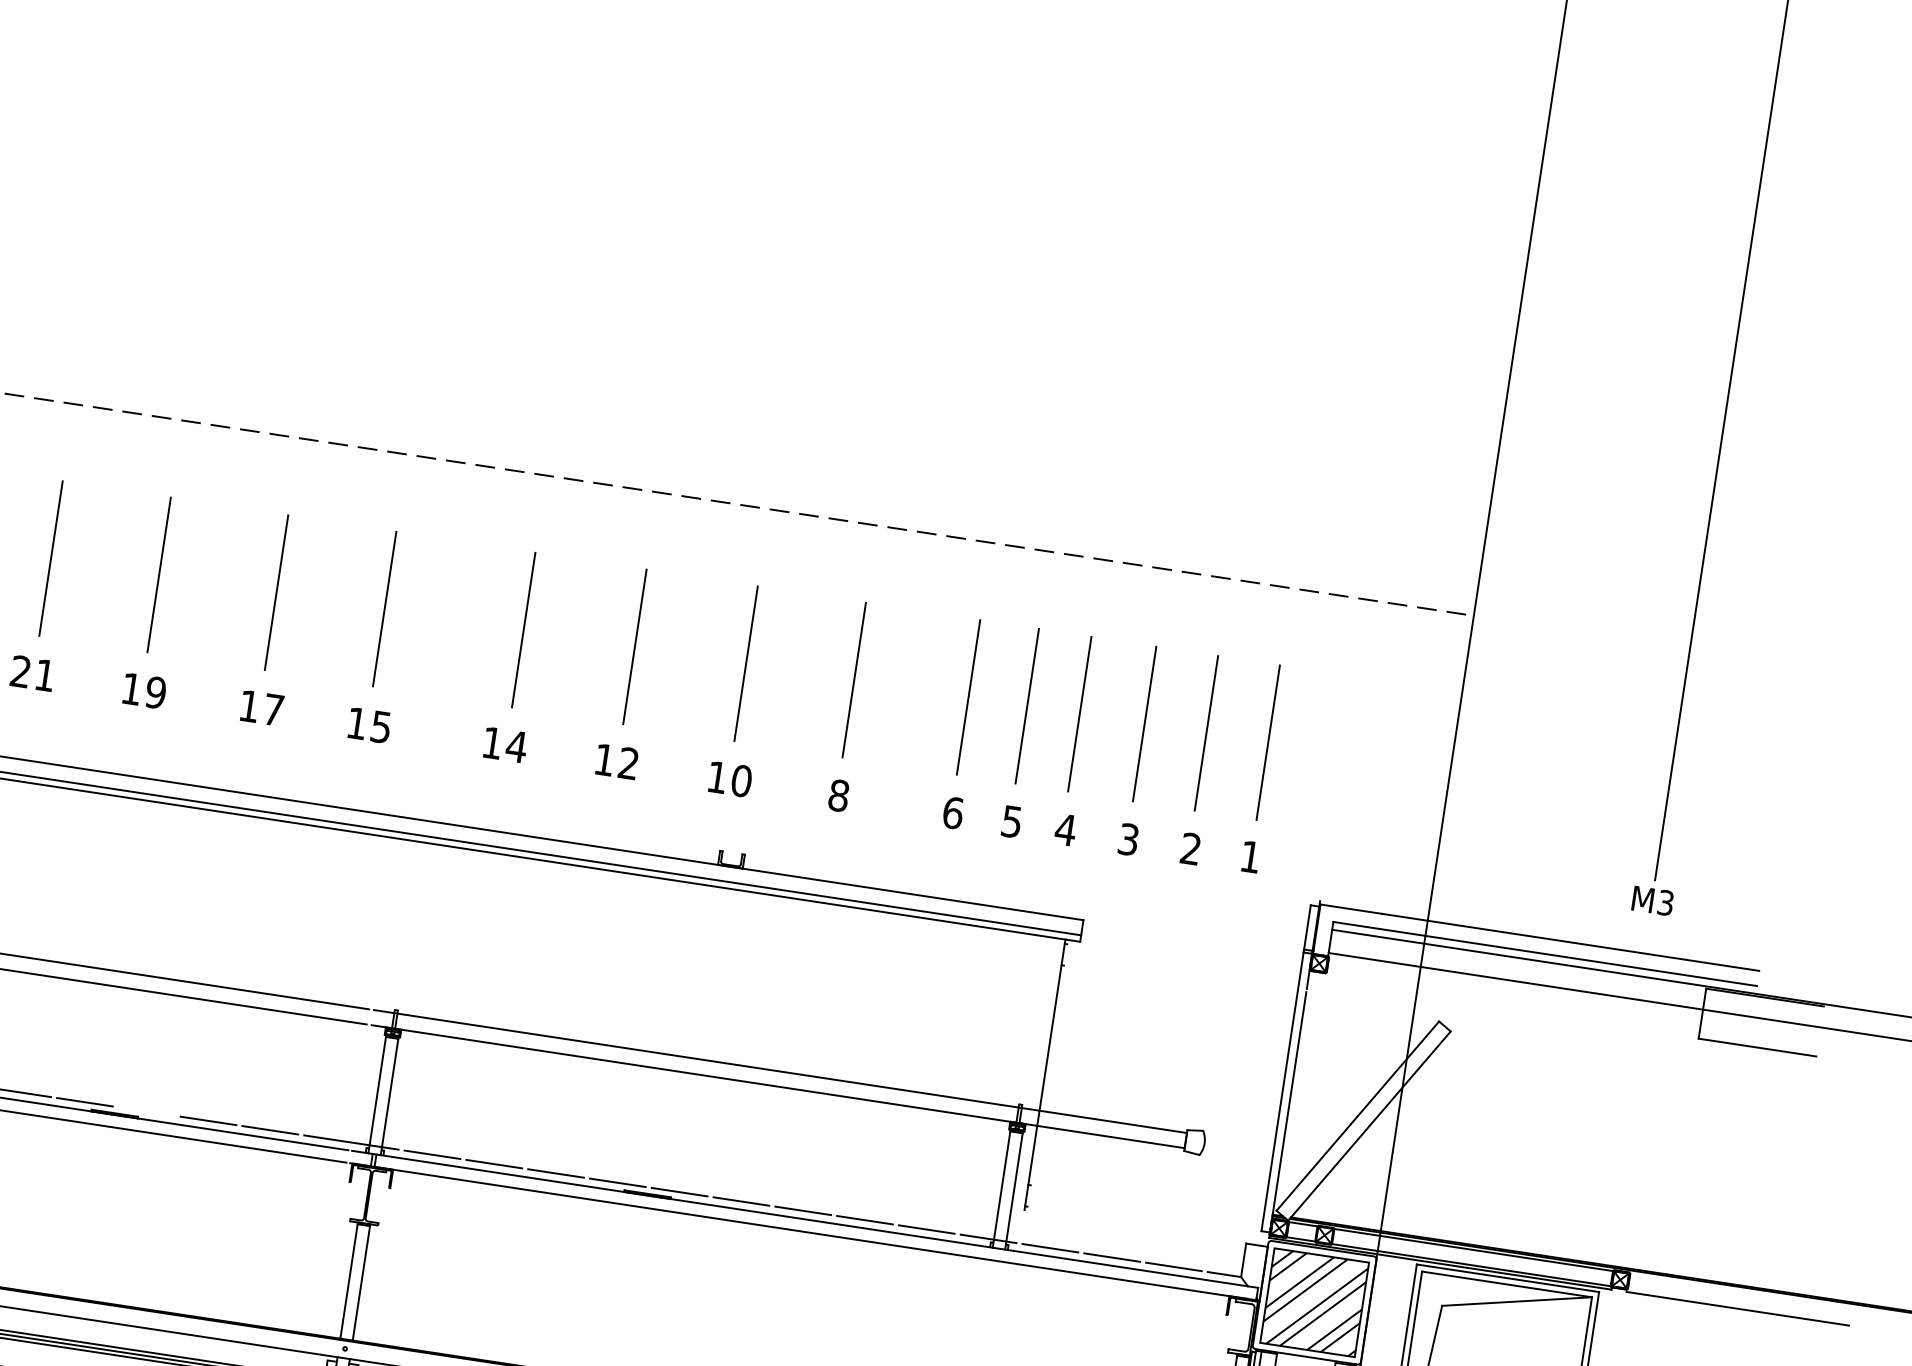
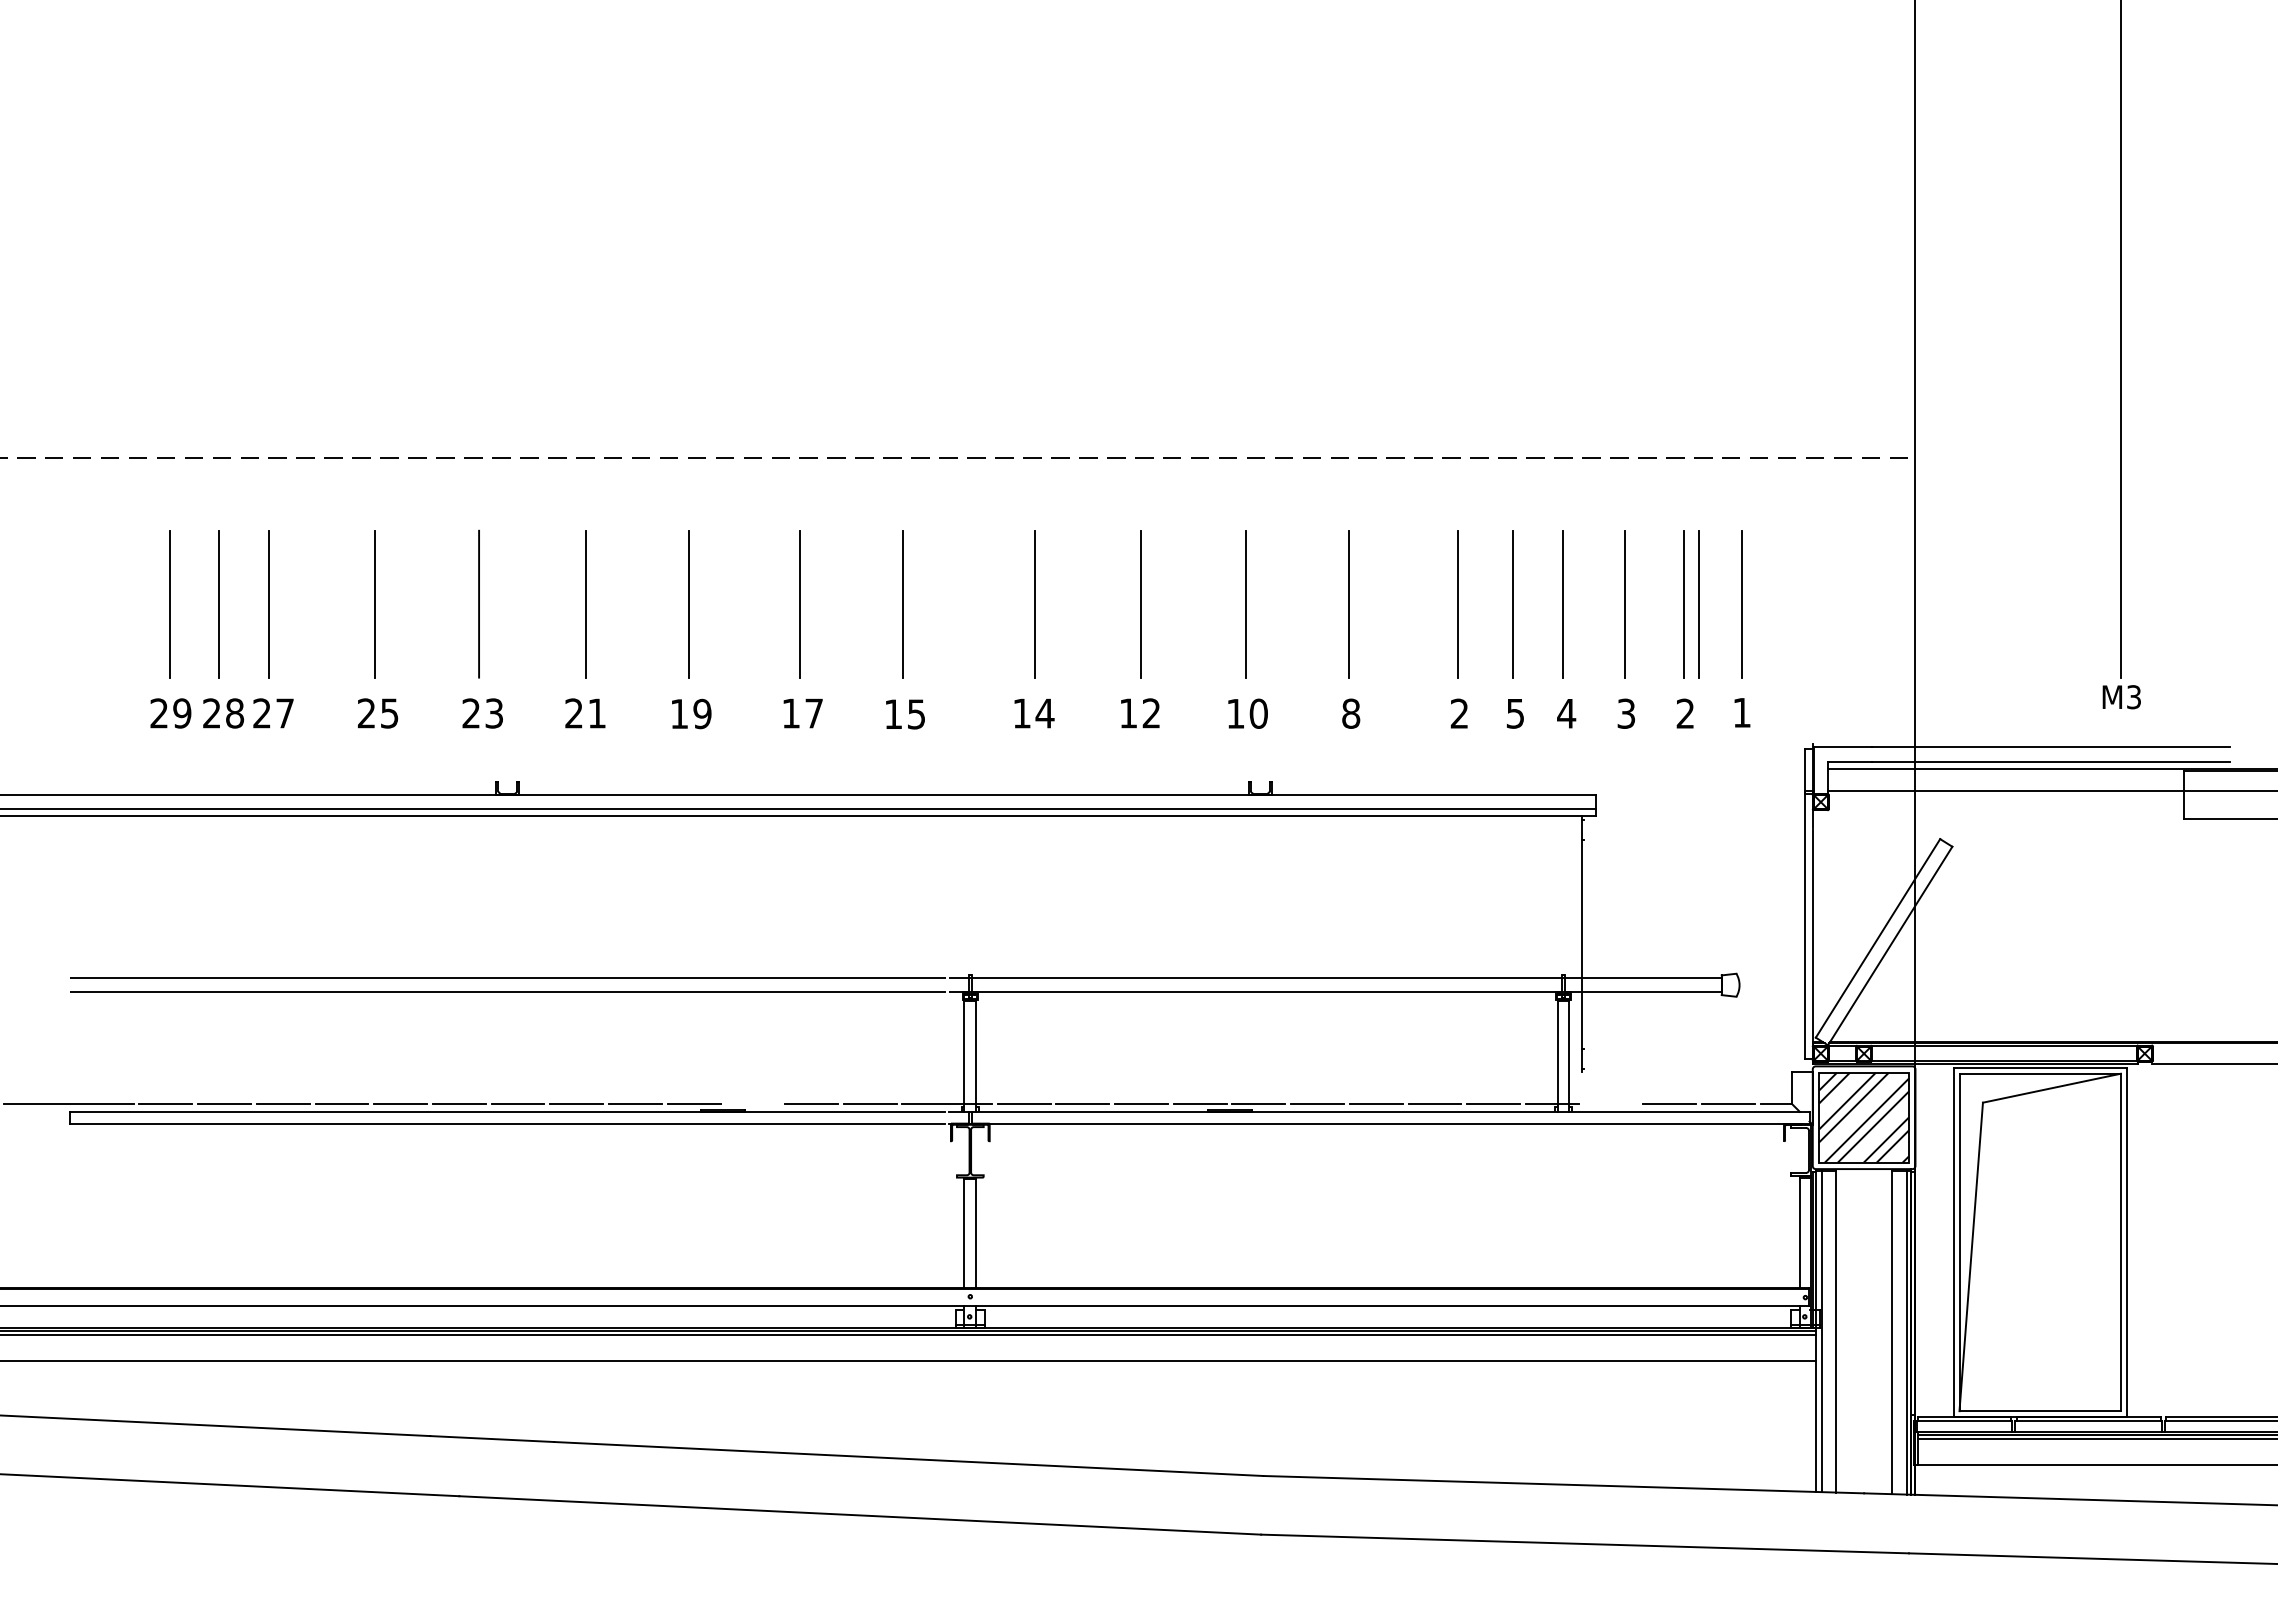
line: (1222, 736) -> (1698, 604), added
text: (953, 812) -> (1459, 713), 6 -> 2
line: (1049, 1248) -> (1610, 1104), removed

